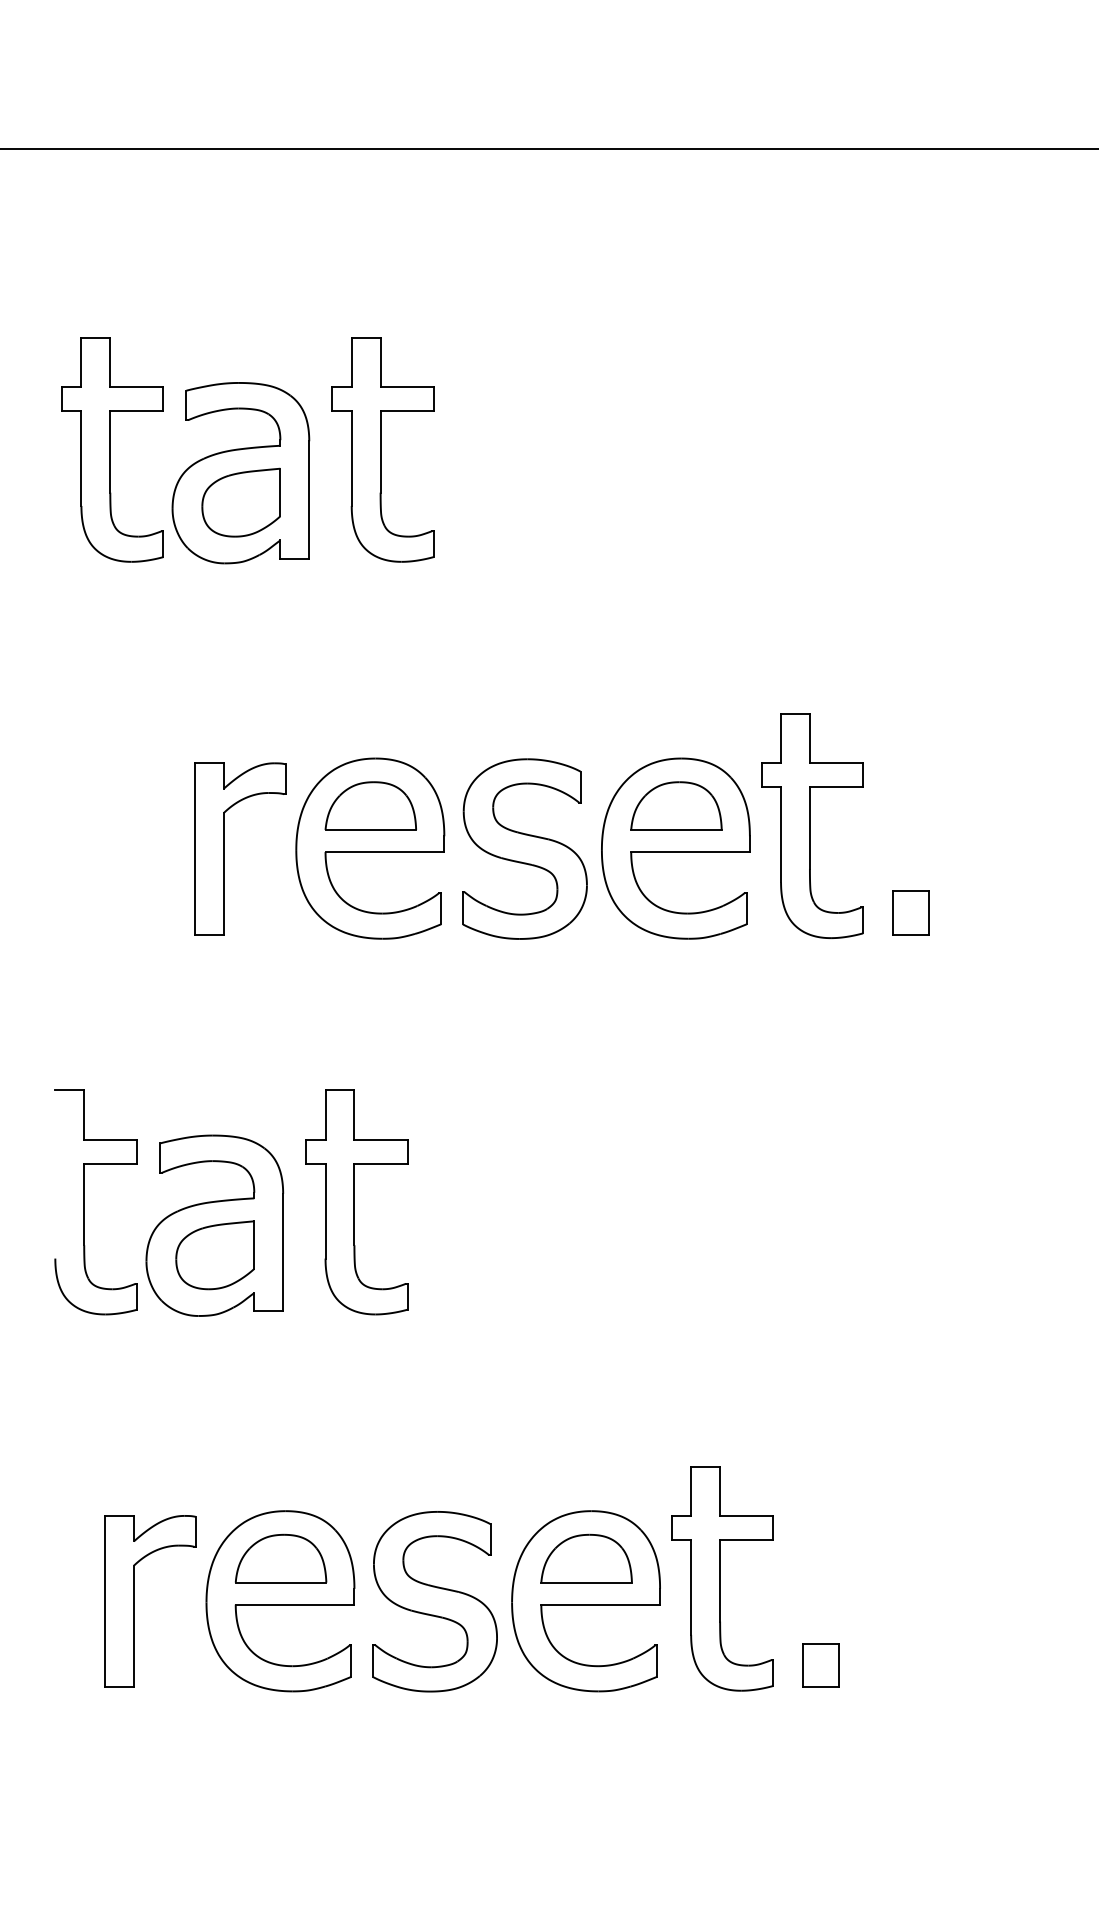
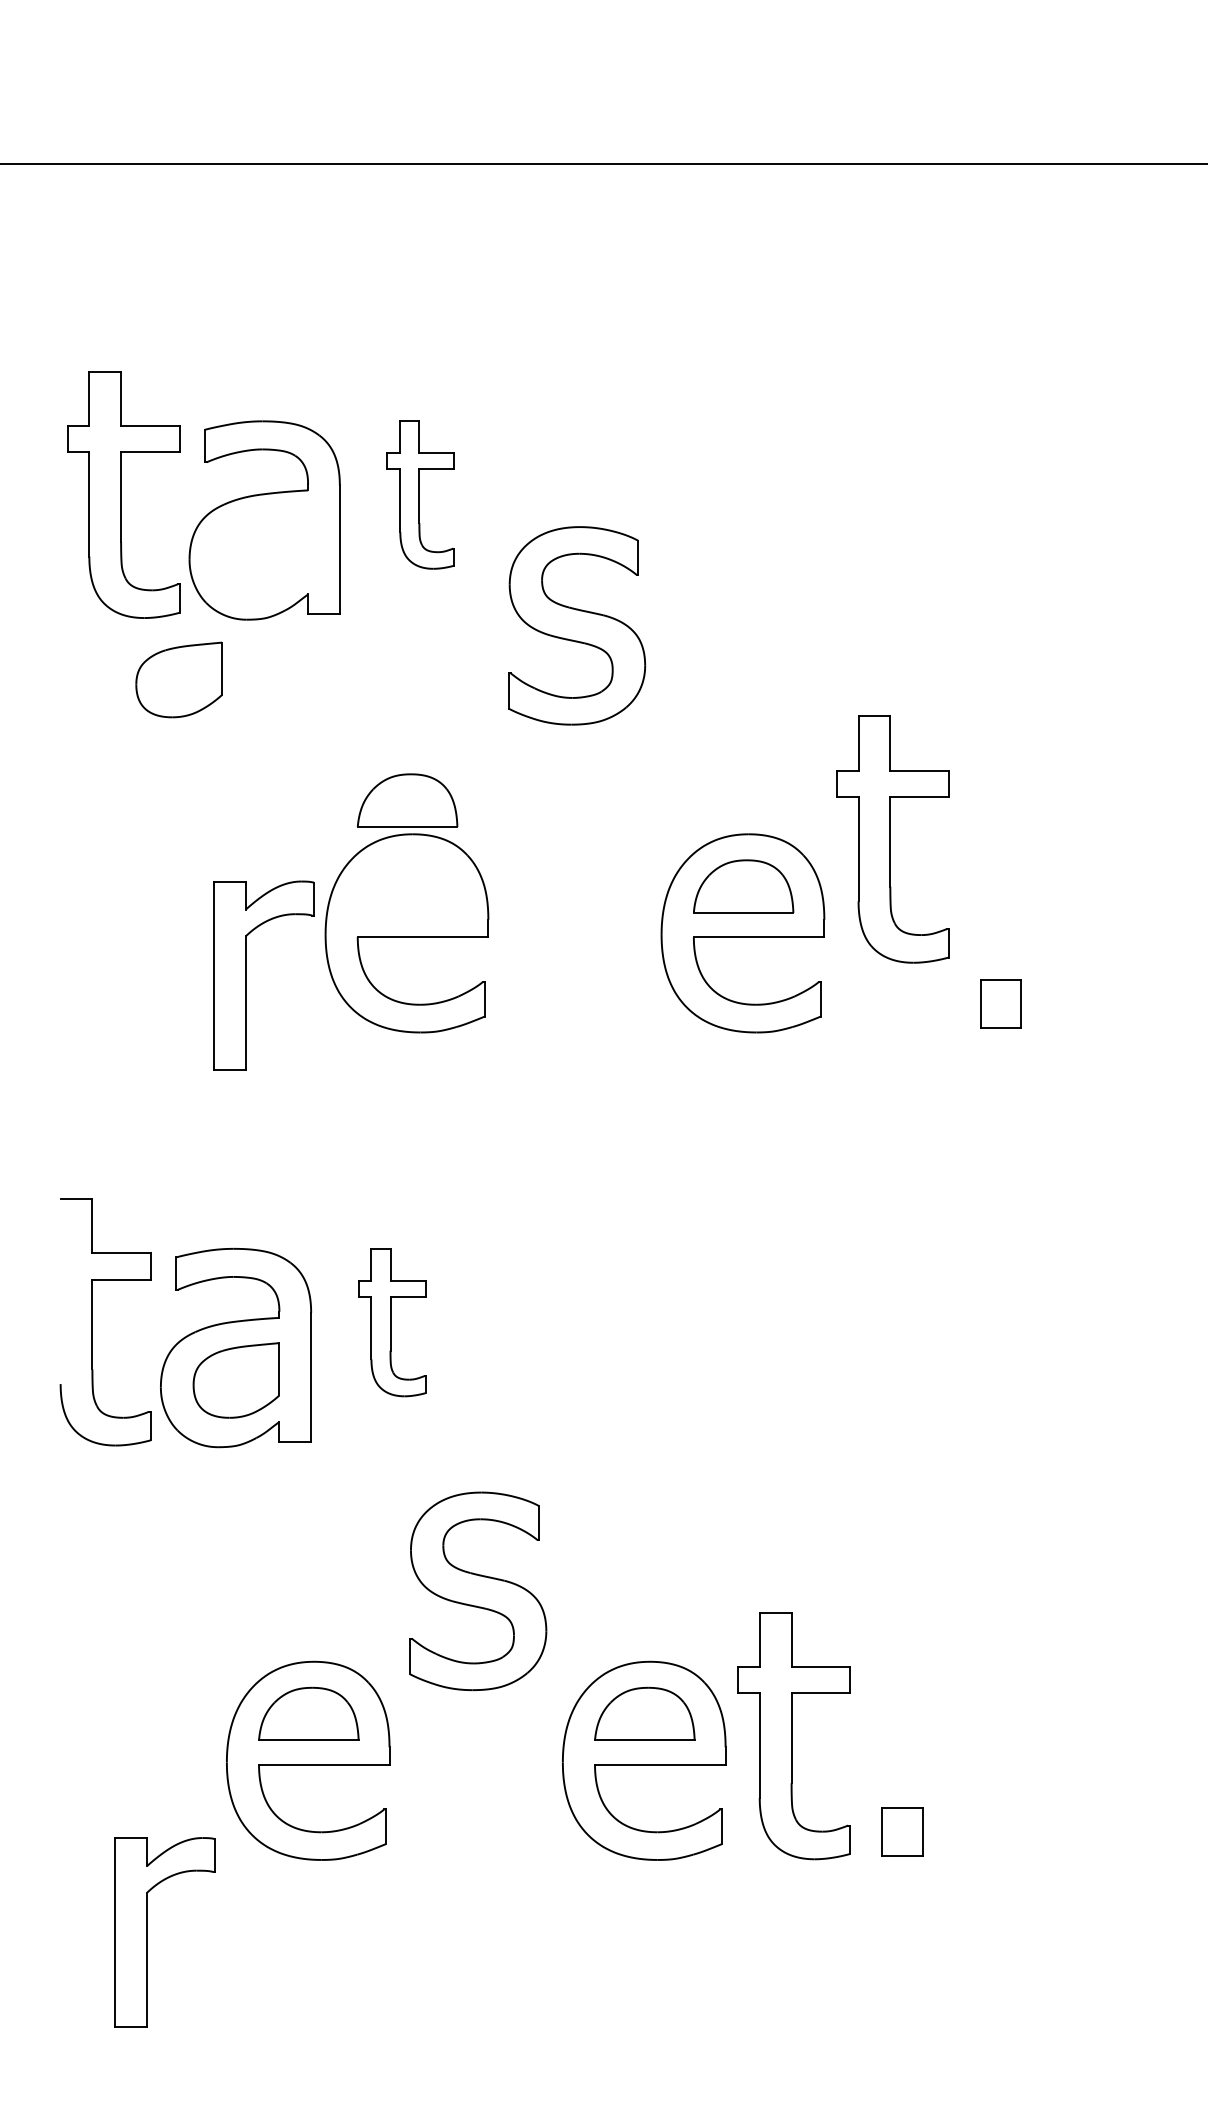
part: (382, 449) -> (420, 494), size x0.6
part: (240, 502) -> (178, 679), moved
part: (370, 806) -> (407, 800), moved
part: (811, 826) -> (892, 839), moved
part: (224, 848) -> (246, 975), moved
part: (525, 848) -> (577, 625), moved
part: (356, 1202) -> (391, 1322), size x0.6
part: (134, 1601) -> (147, 1932), moved
part: (435, 1601) -> (478, 1591), moved

